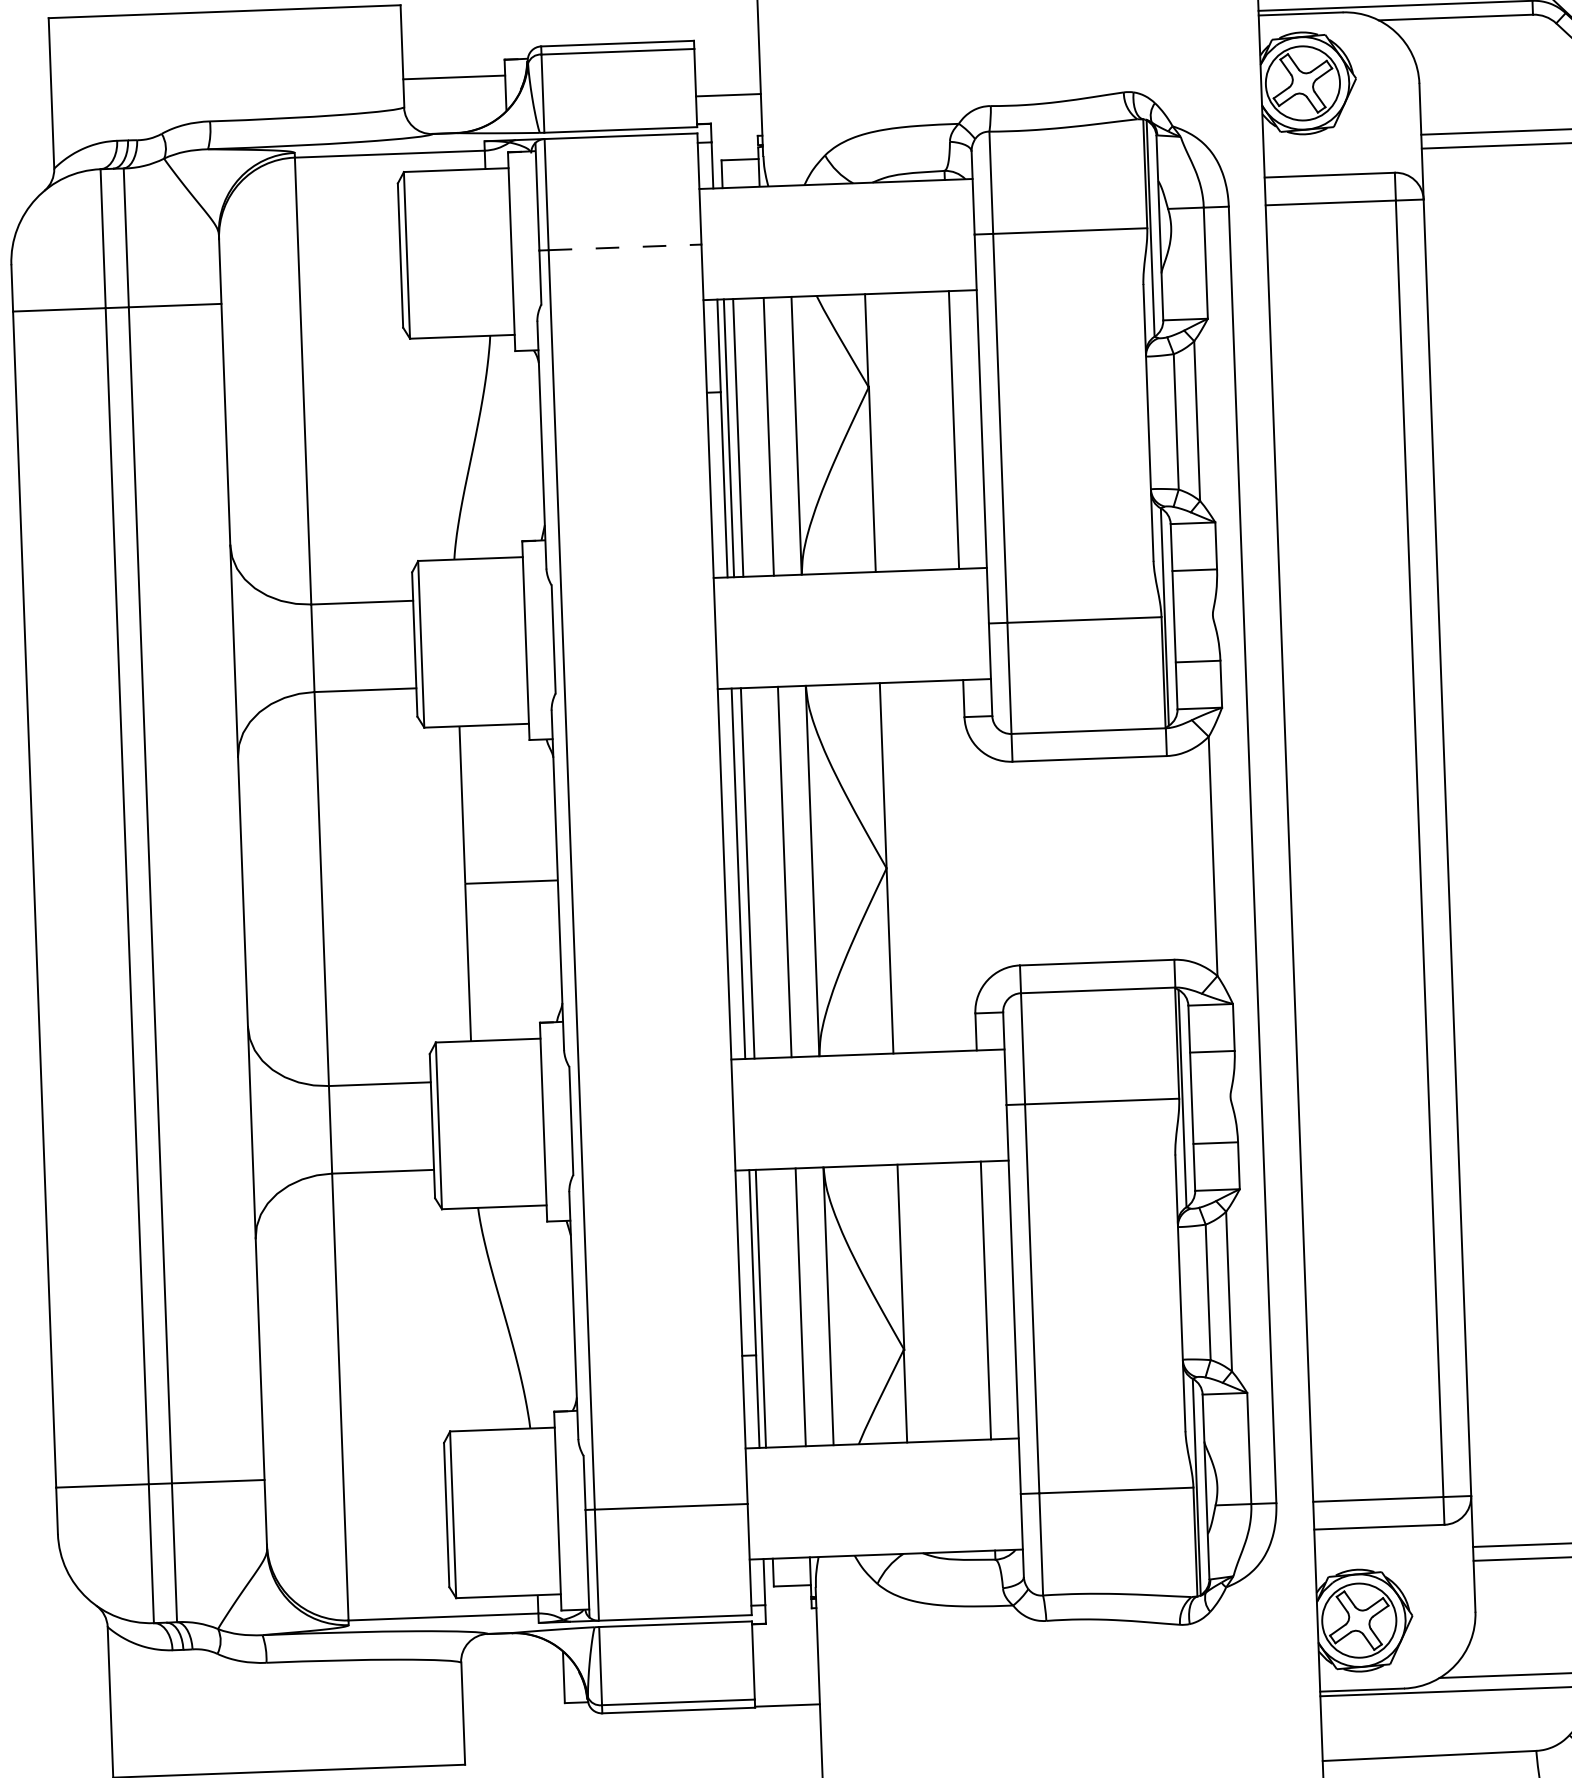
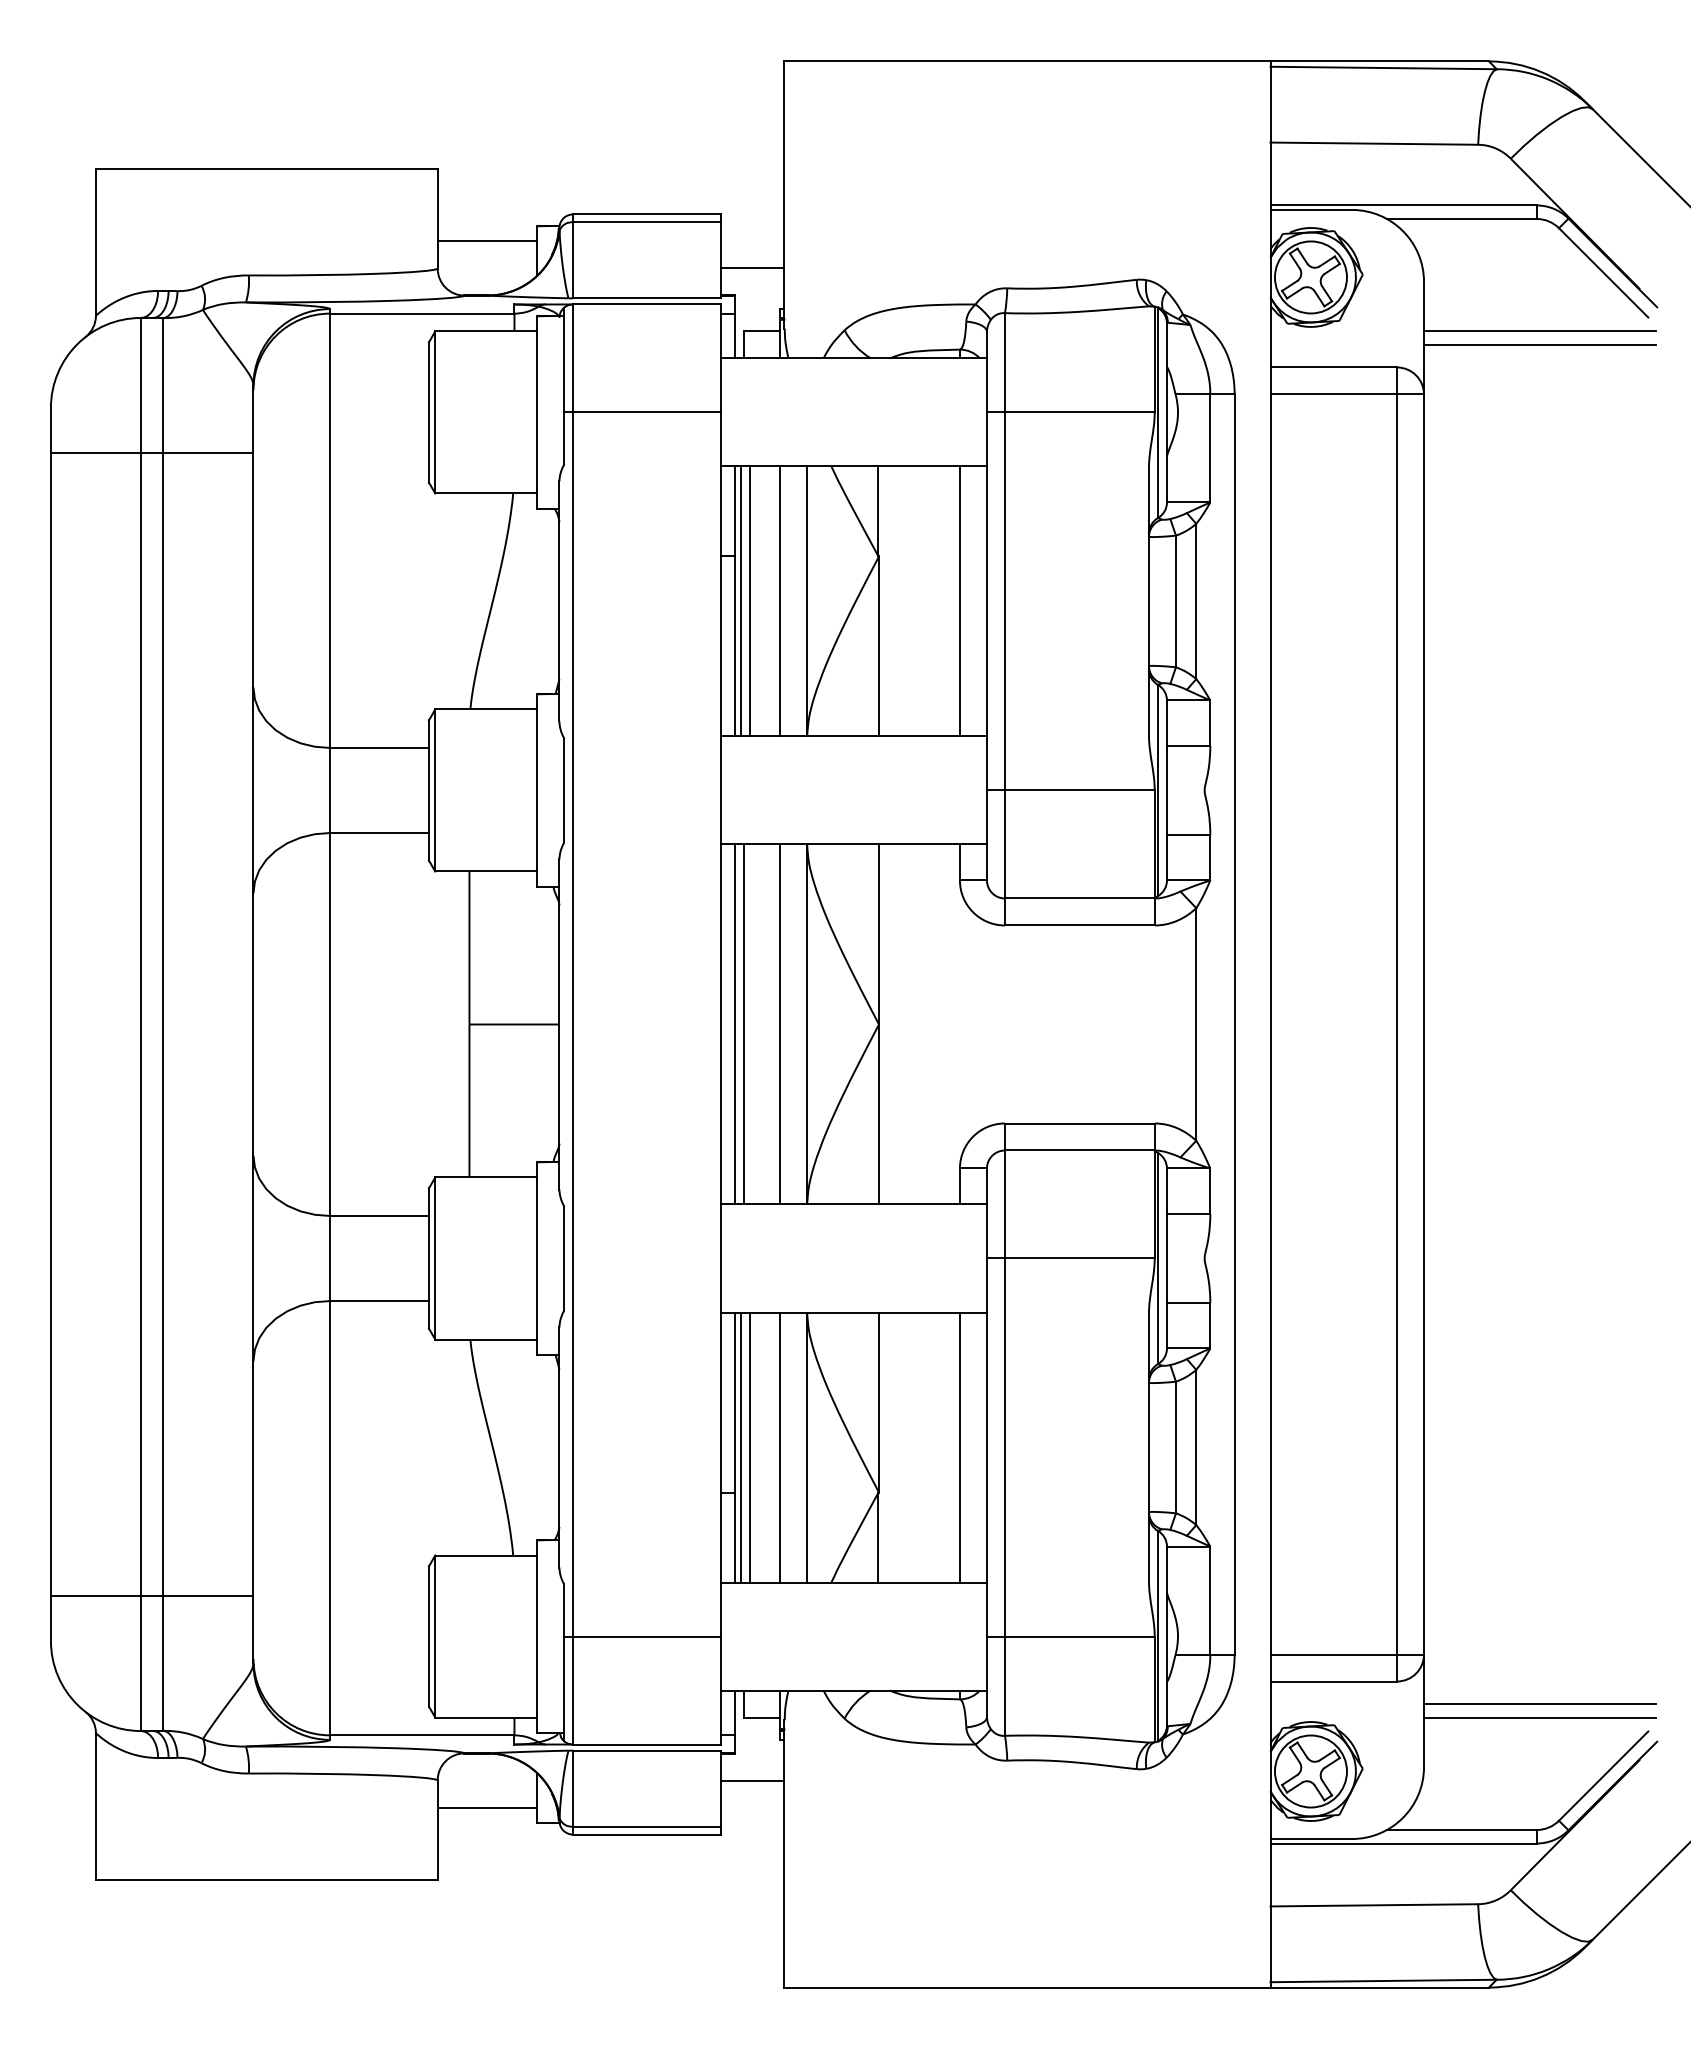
line: (625, 247) -> (647, 412), dashed -> solid
line: (770, 1308) -> (750, 1447), added
line: (512, 1688) -> (486, 1807), added
line: (787, 1705) -> (752, 1780), moved

